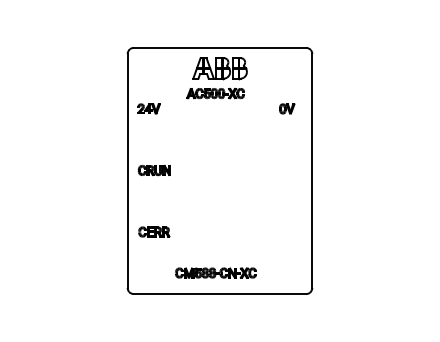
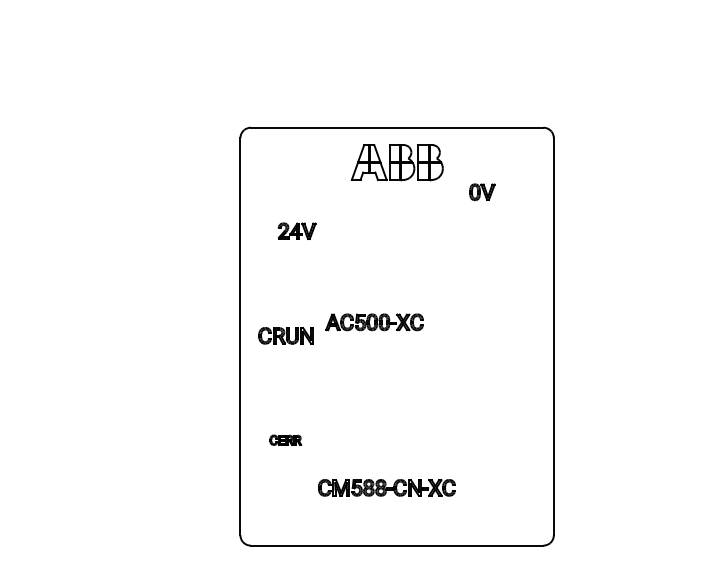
part: (215, 93) -> (374, 322), moved
part: (148, 108) -> (296, 230), moved
part: (287, 108) -> (482, 191), moved
part: (154, 231) -> (285, 439), size x0.6
part: (215, 272) -> (386, 486), moved

